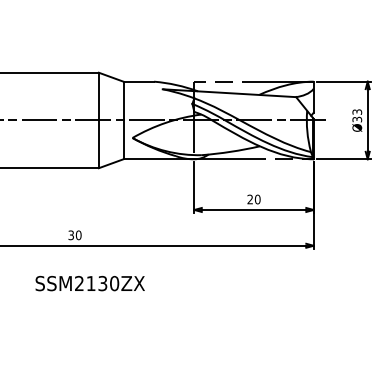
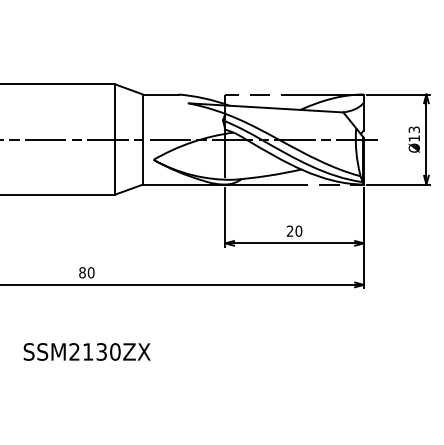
text: (357, 119) -> (414, 138), Ø33 -> Ø13
text: (71, 235) -> (82, 272), 30 -> 80
text: (89, 283) -> (86, 351), moved

